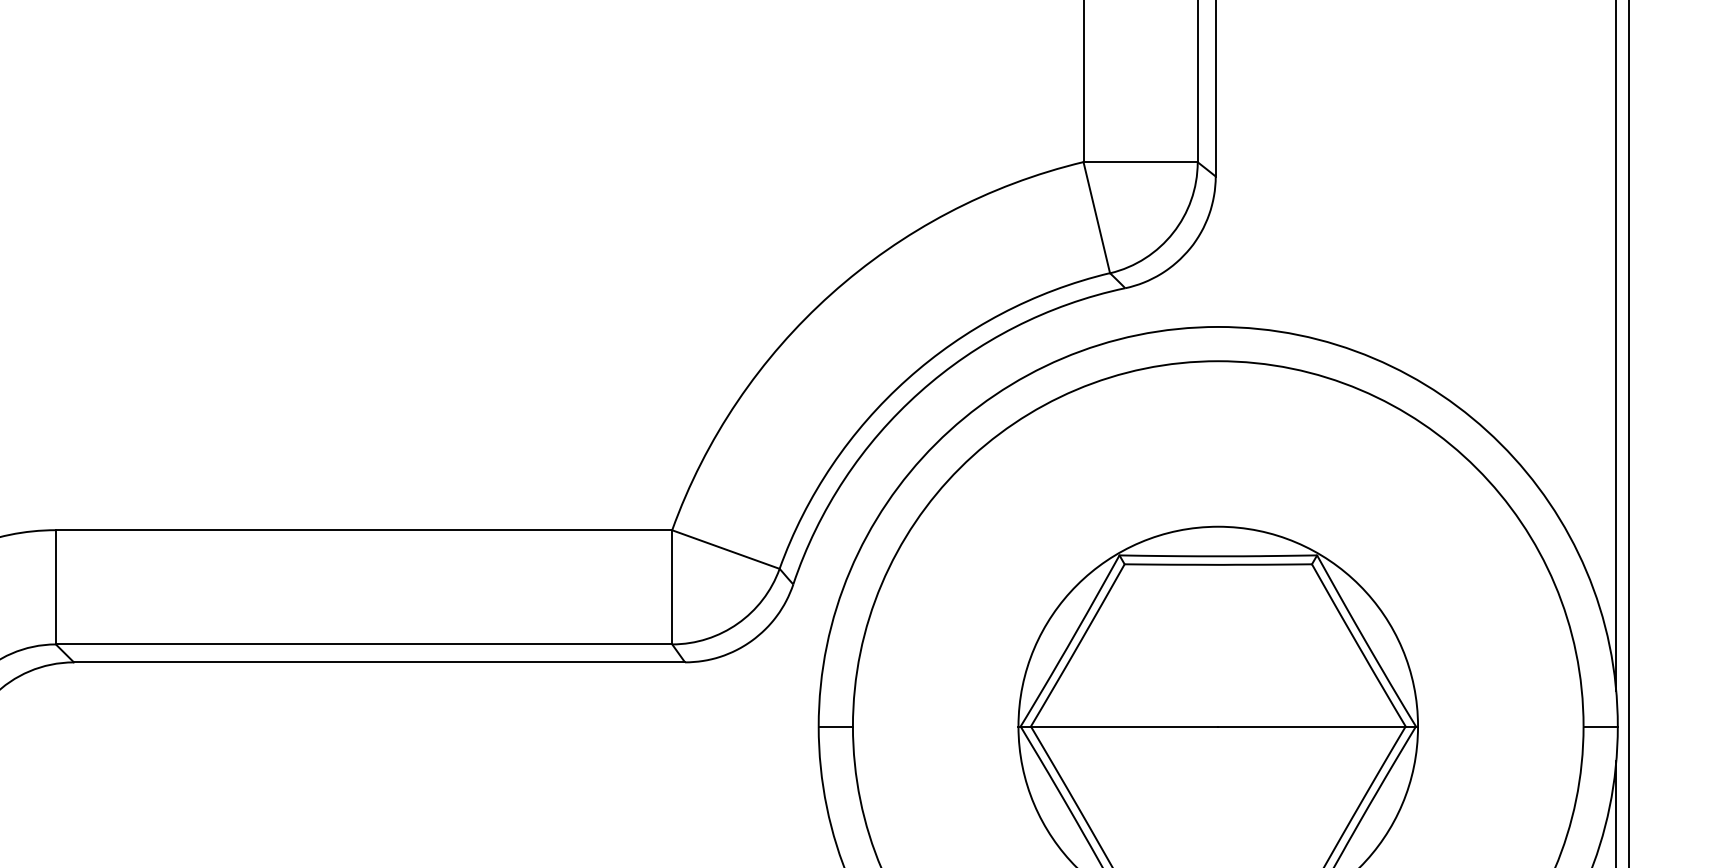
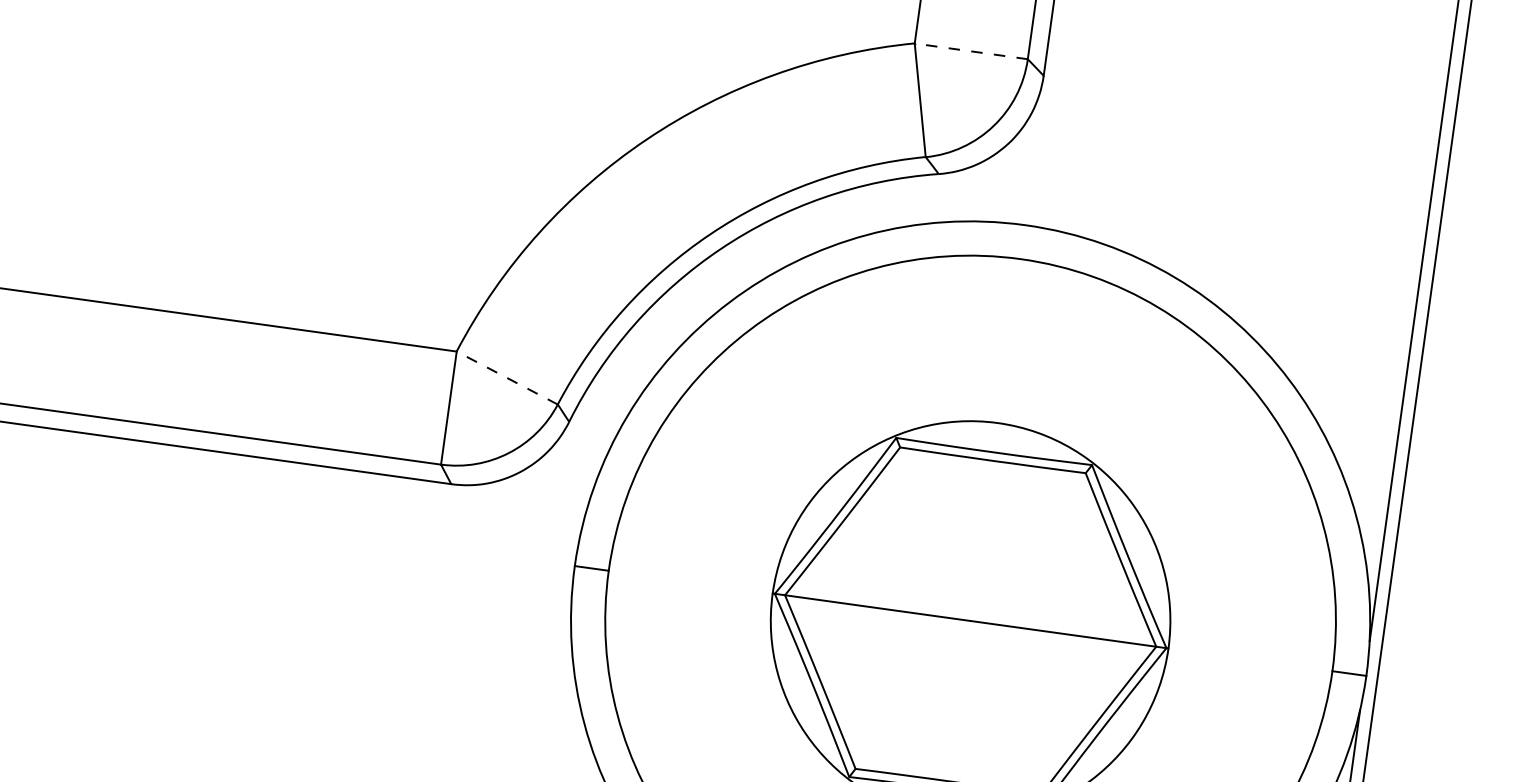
line: (1140, 162) -> (971, 51), solid -> dashed
line: (725, 549) -> (506, 377), solid -> dashed

